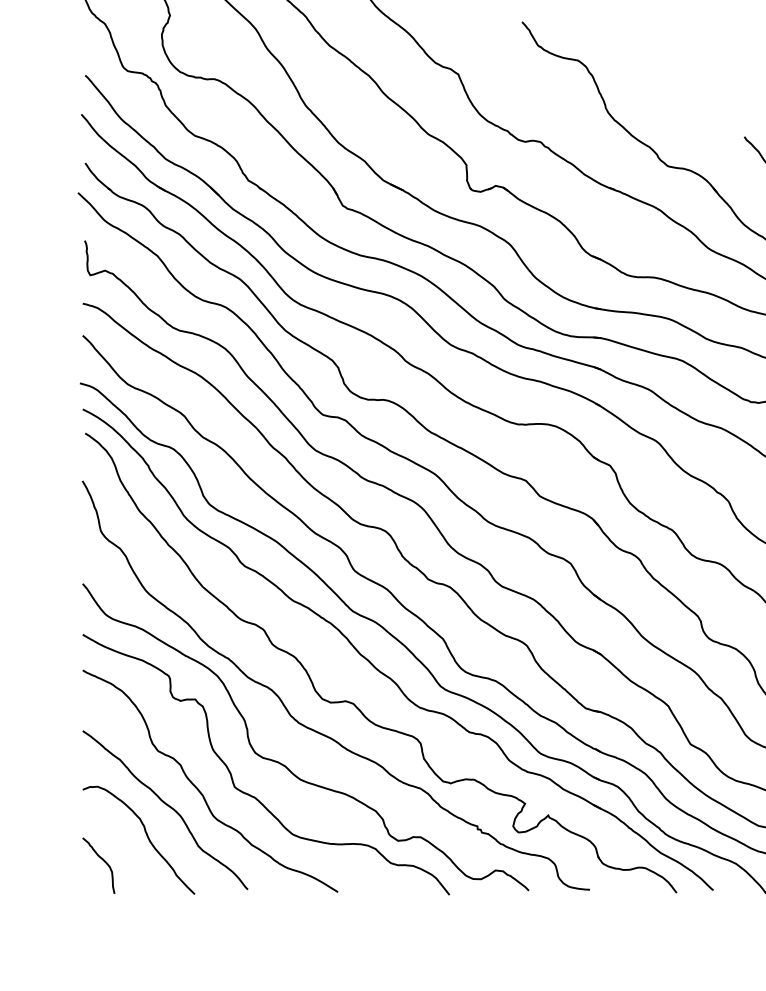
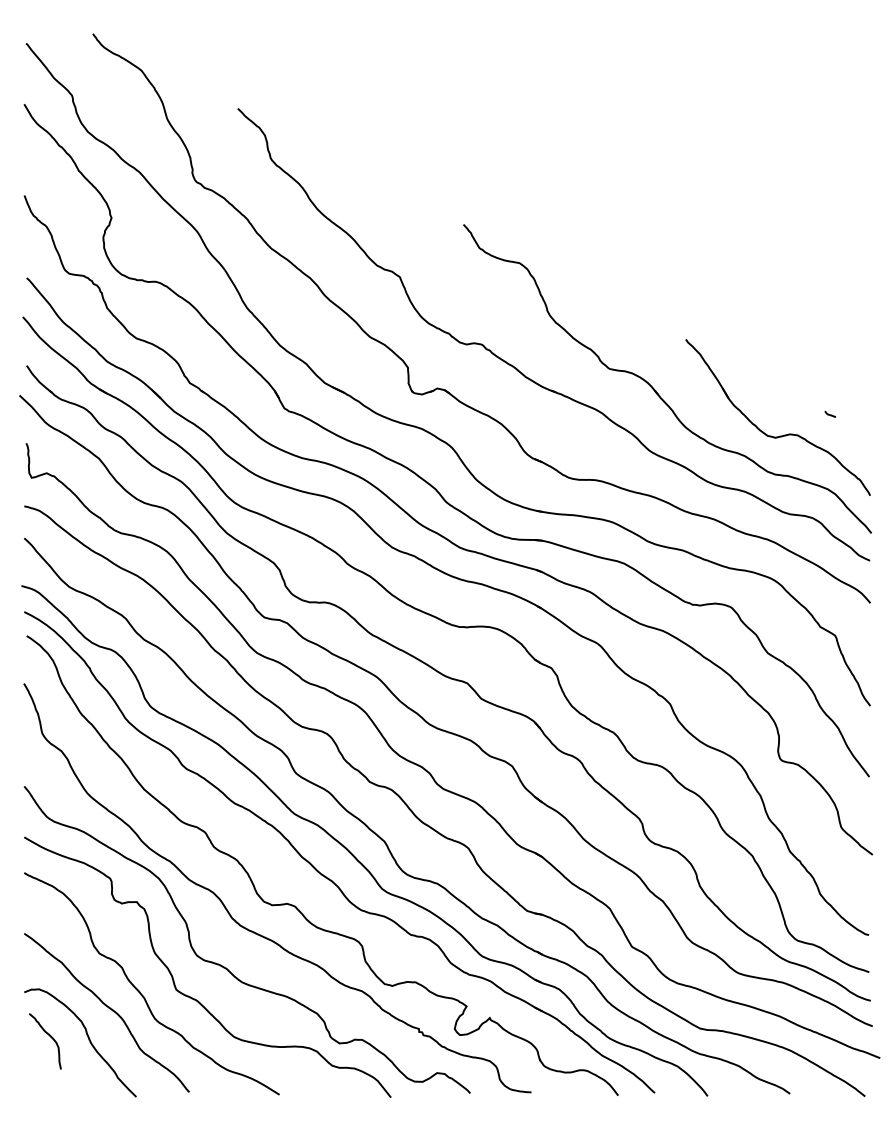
curve: (103, 860) -> (49, 1036), moved

